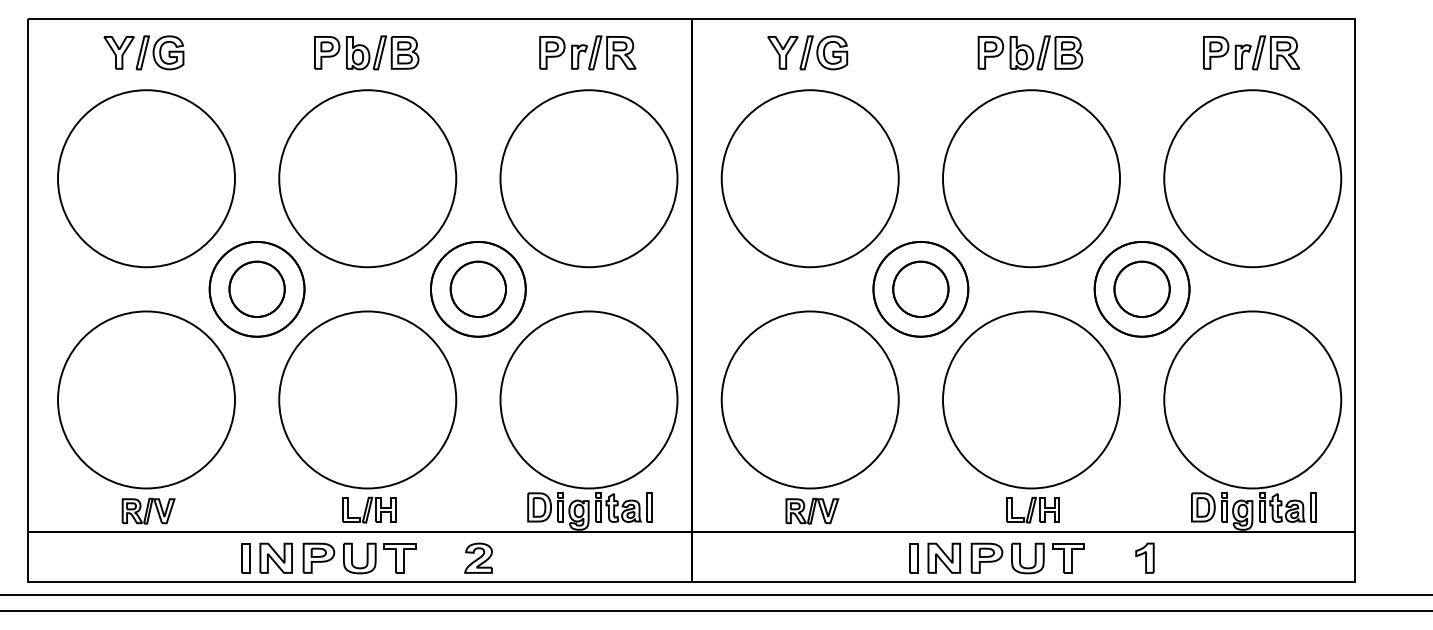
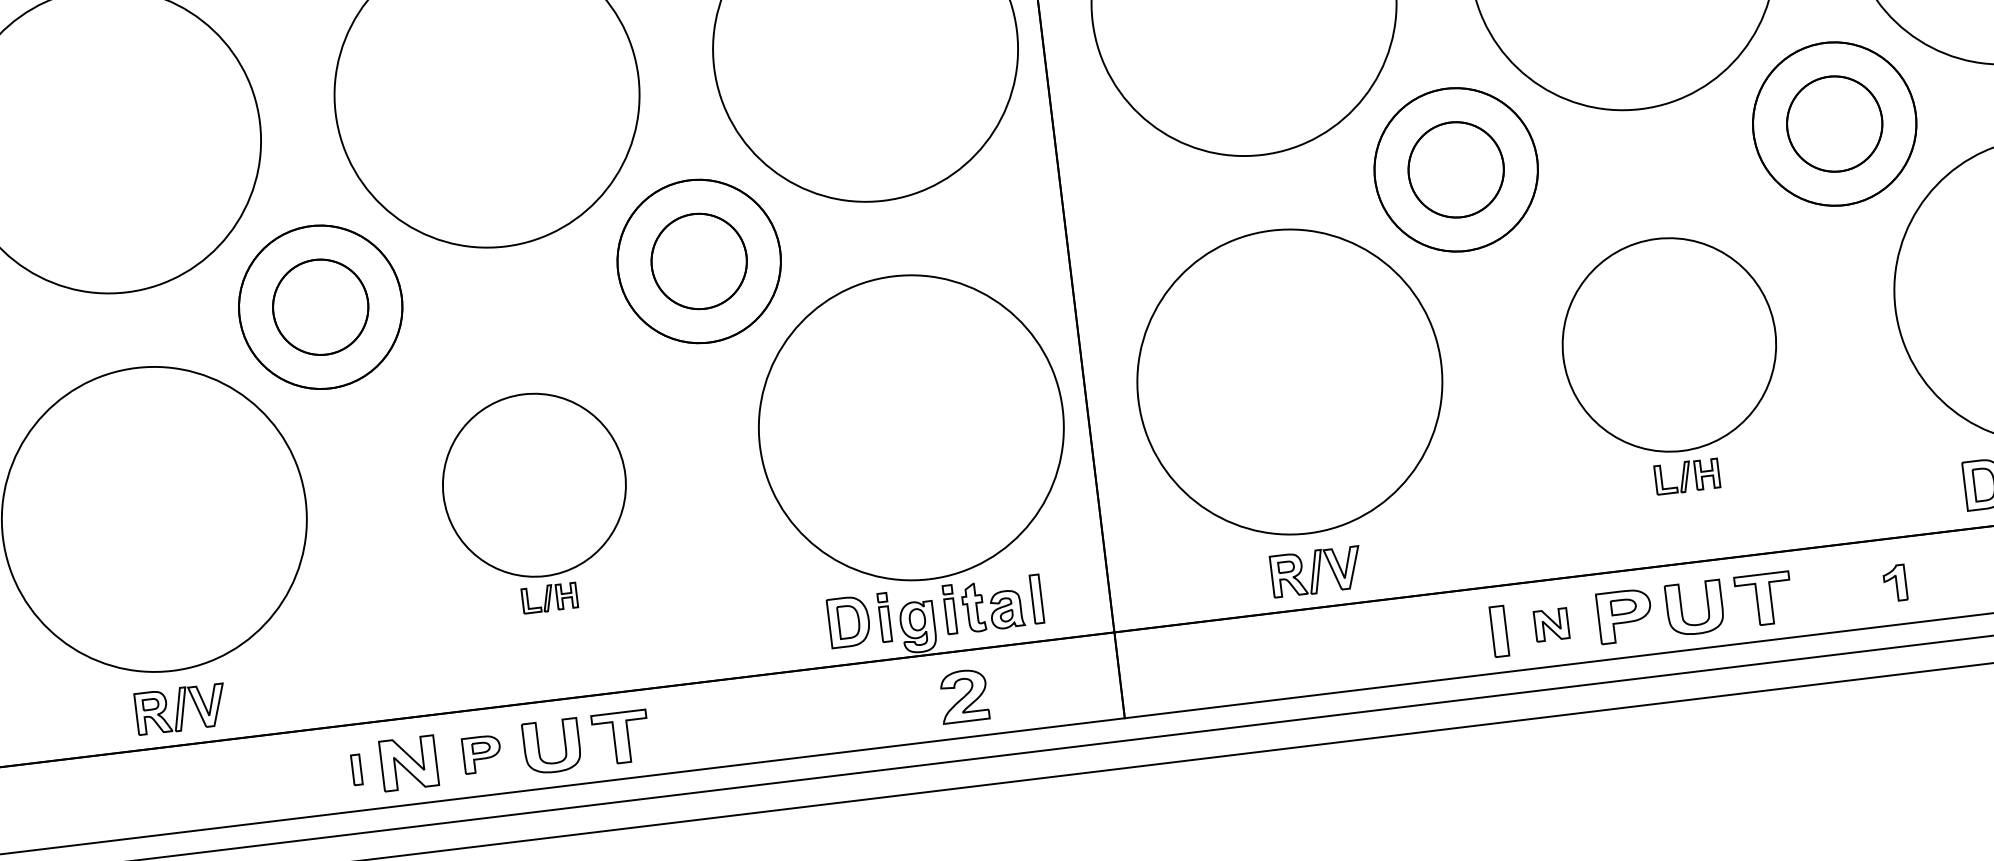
part: (367, 416) -> (535, 501), size x0.6
part: (1031, 416) -> (1671, 364), size x0.7
part: (318, 557) -> (481, 753), size x0.7
part: (478, 557) -> (963, 694), moved
part: (943, 557) -> (1550, 623), size x0.6
part: (1144, 557) -> (1894, 582), size x0.7
part: (245, 558) -> (356, 770), size x0.6

